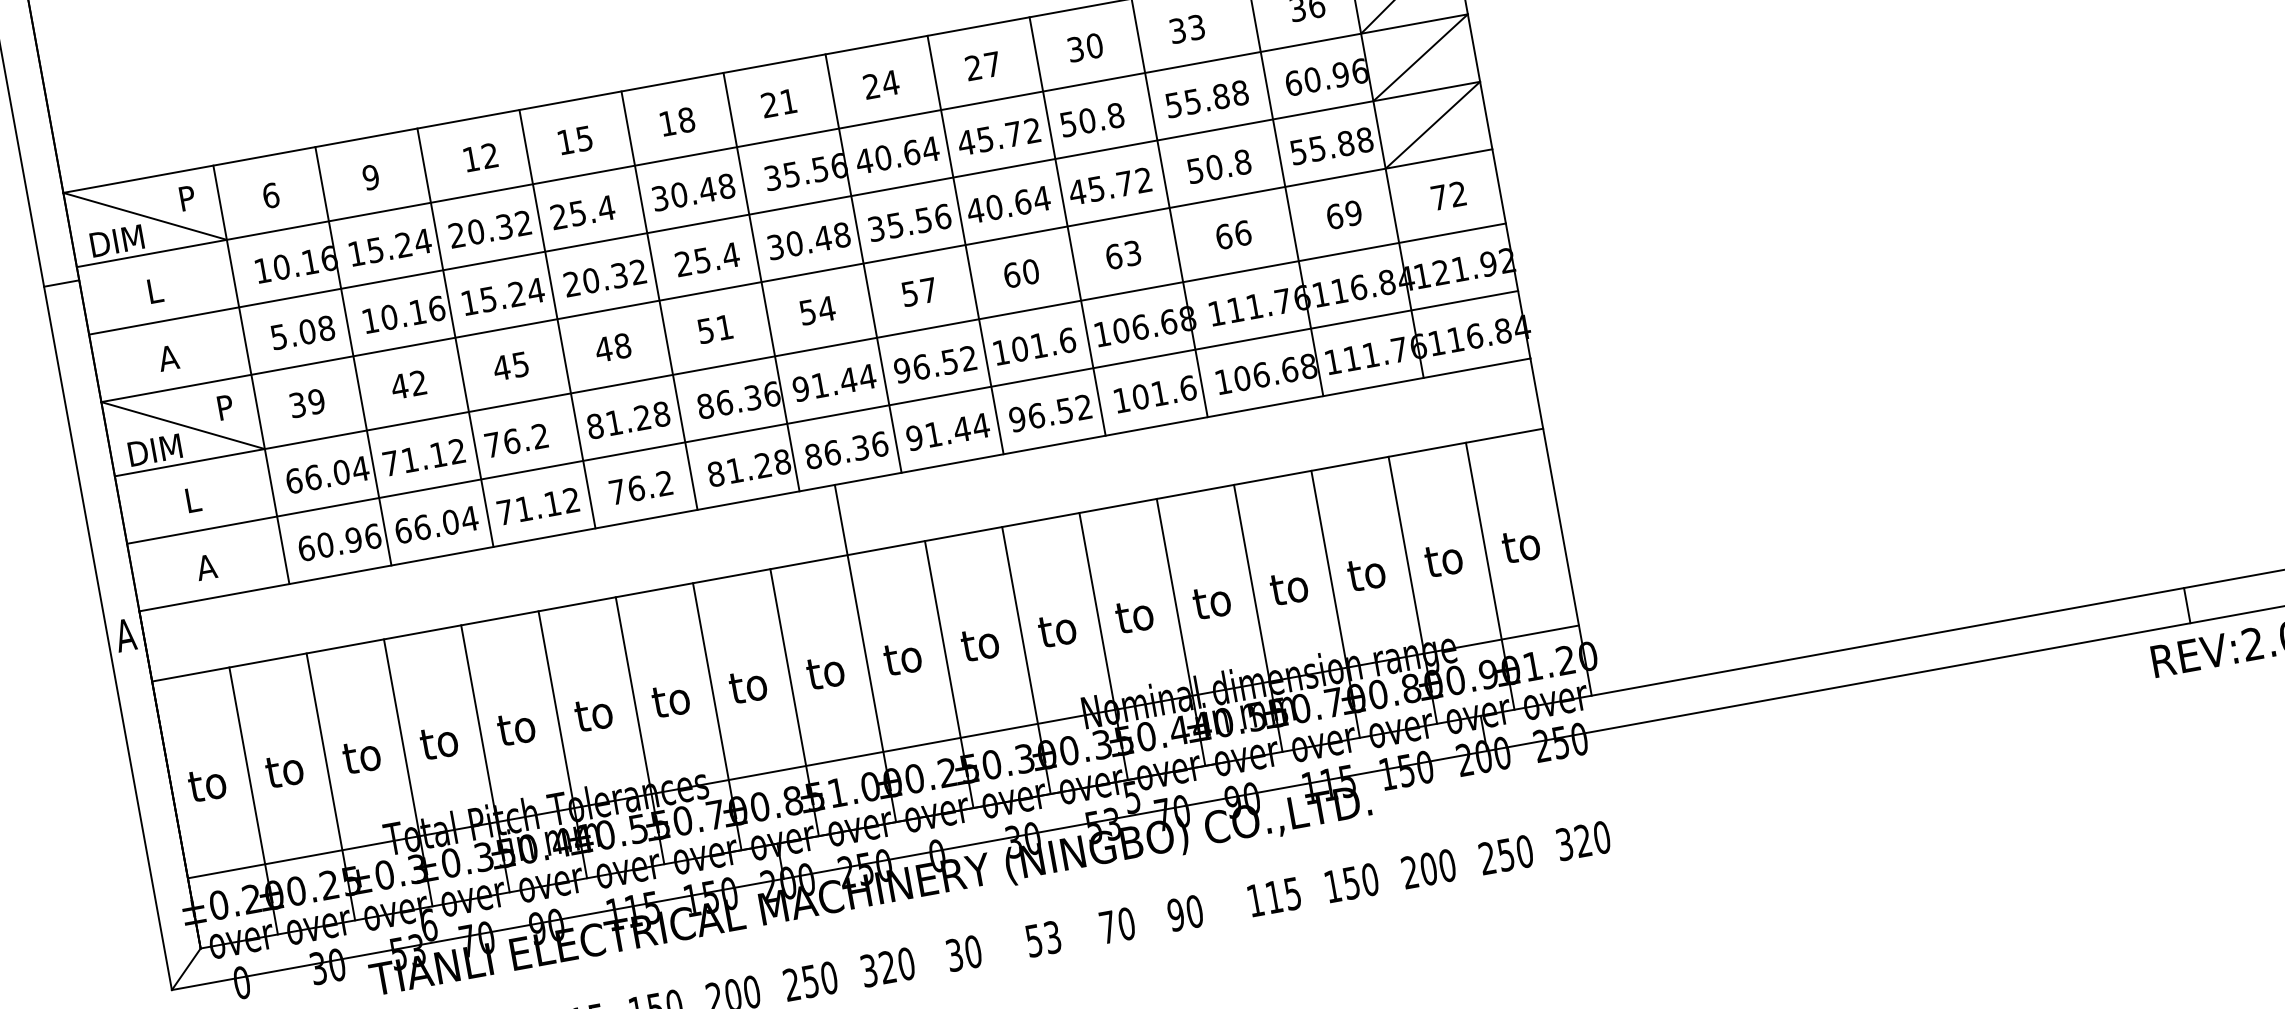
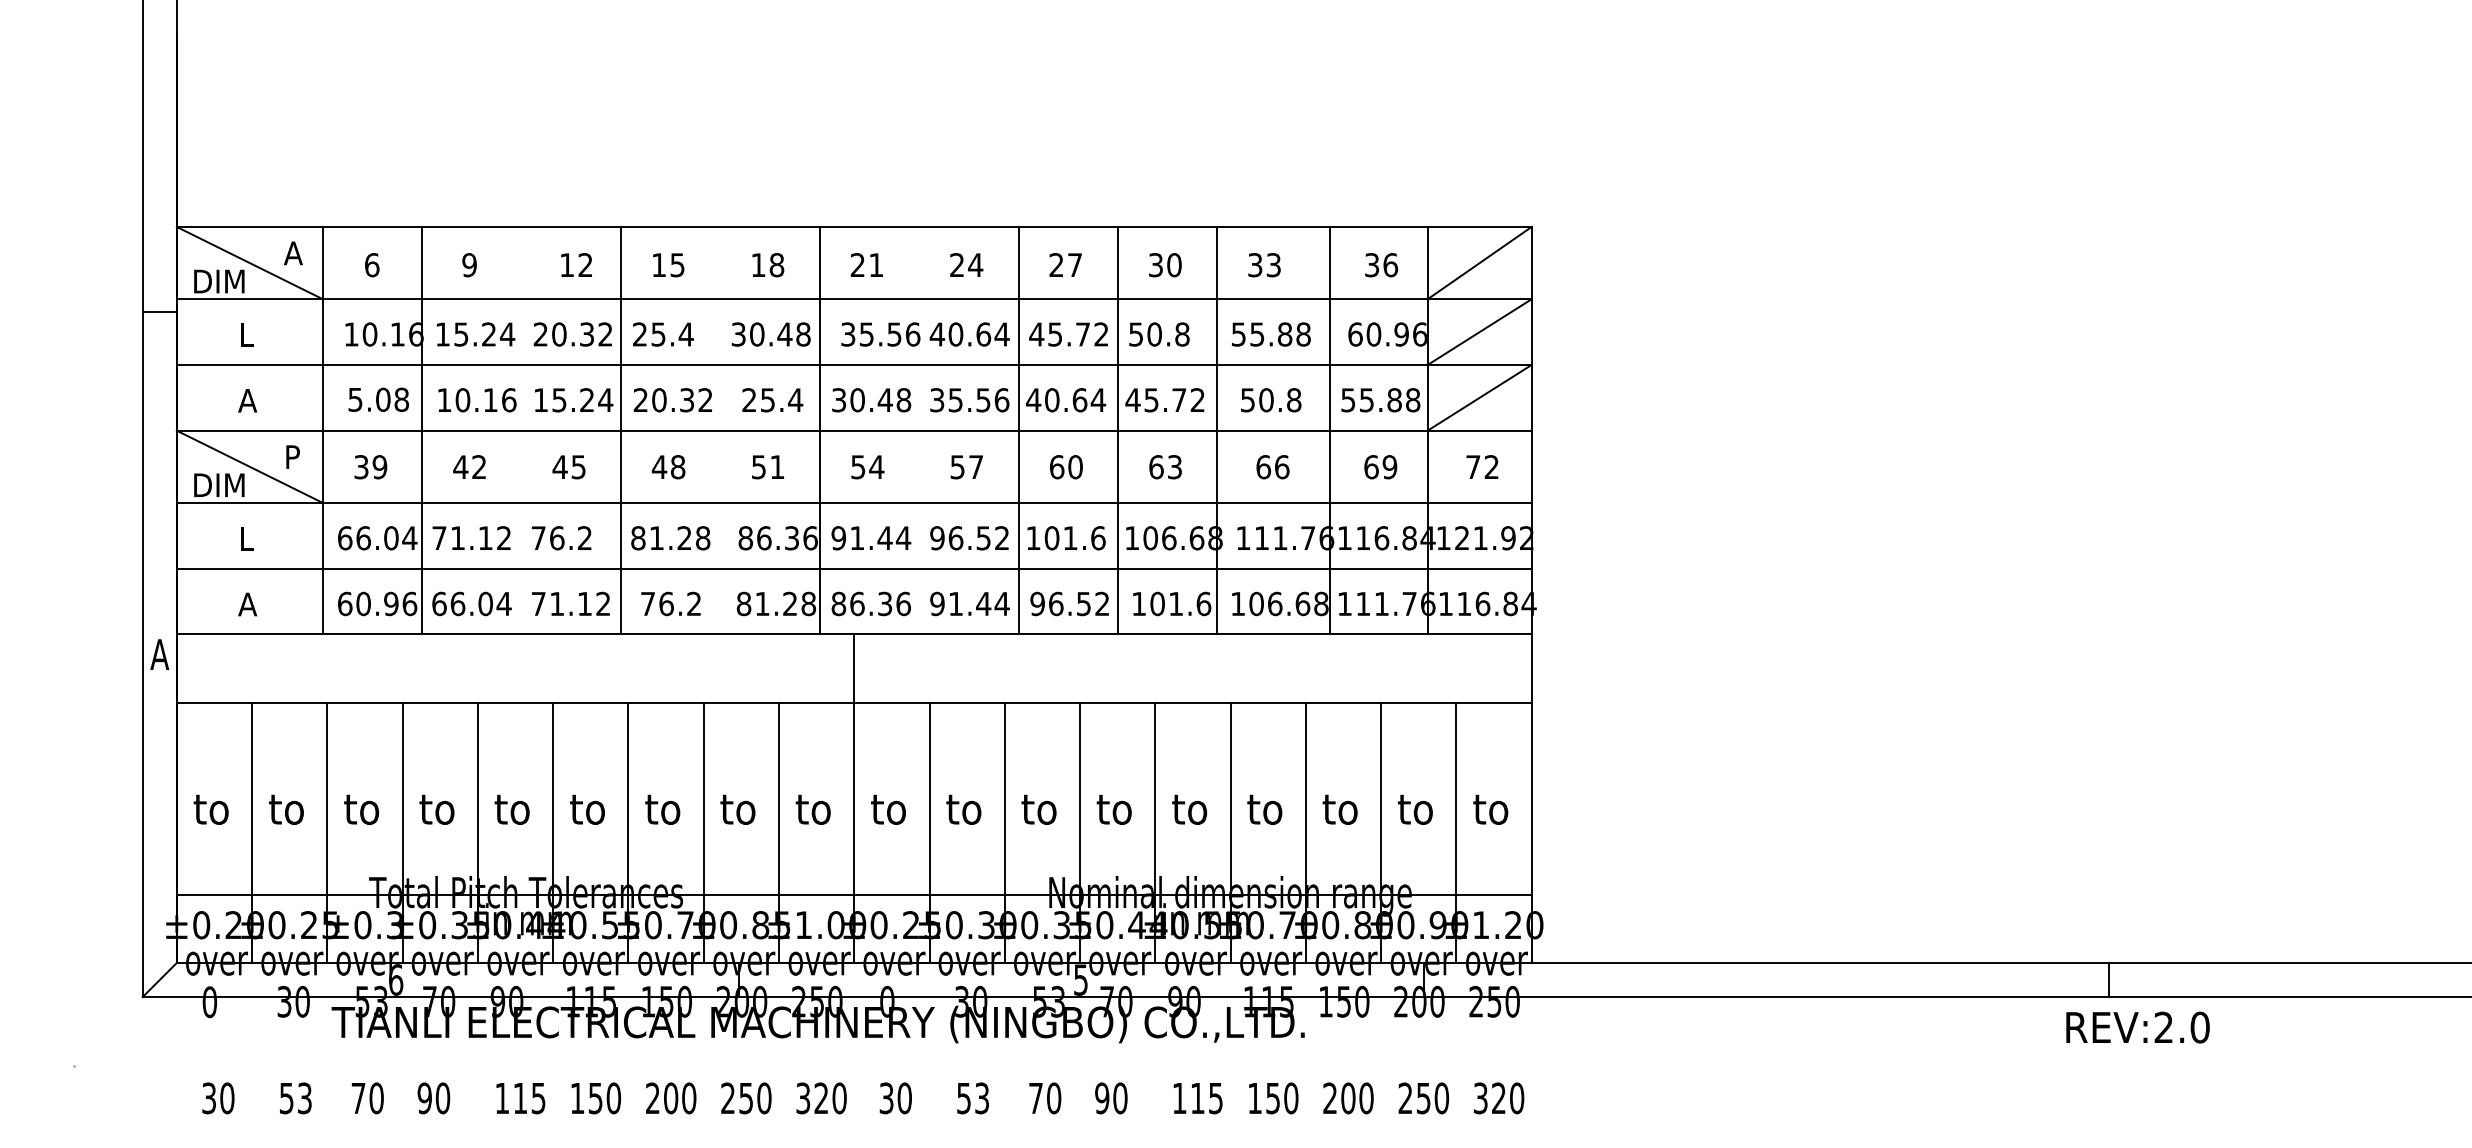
text: (188, 198) -> (293, 253), P -> A
line: (863, 263) -> (919, 430), removed
line: (659, 300) -> (720, 430), removed
line: (455, 337) -> (521, 430), removed

